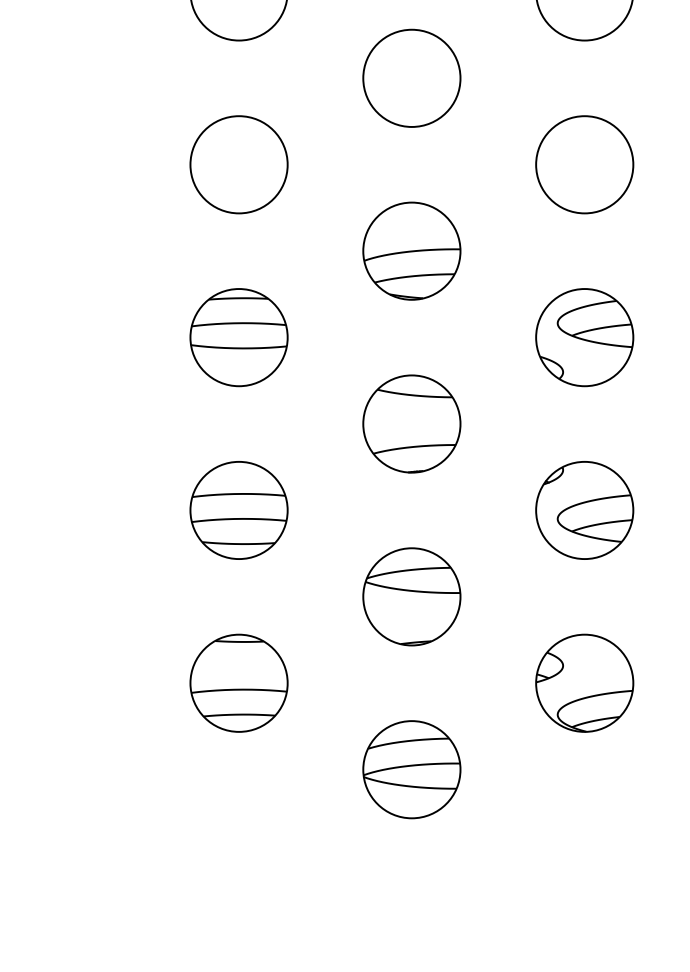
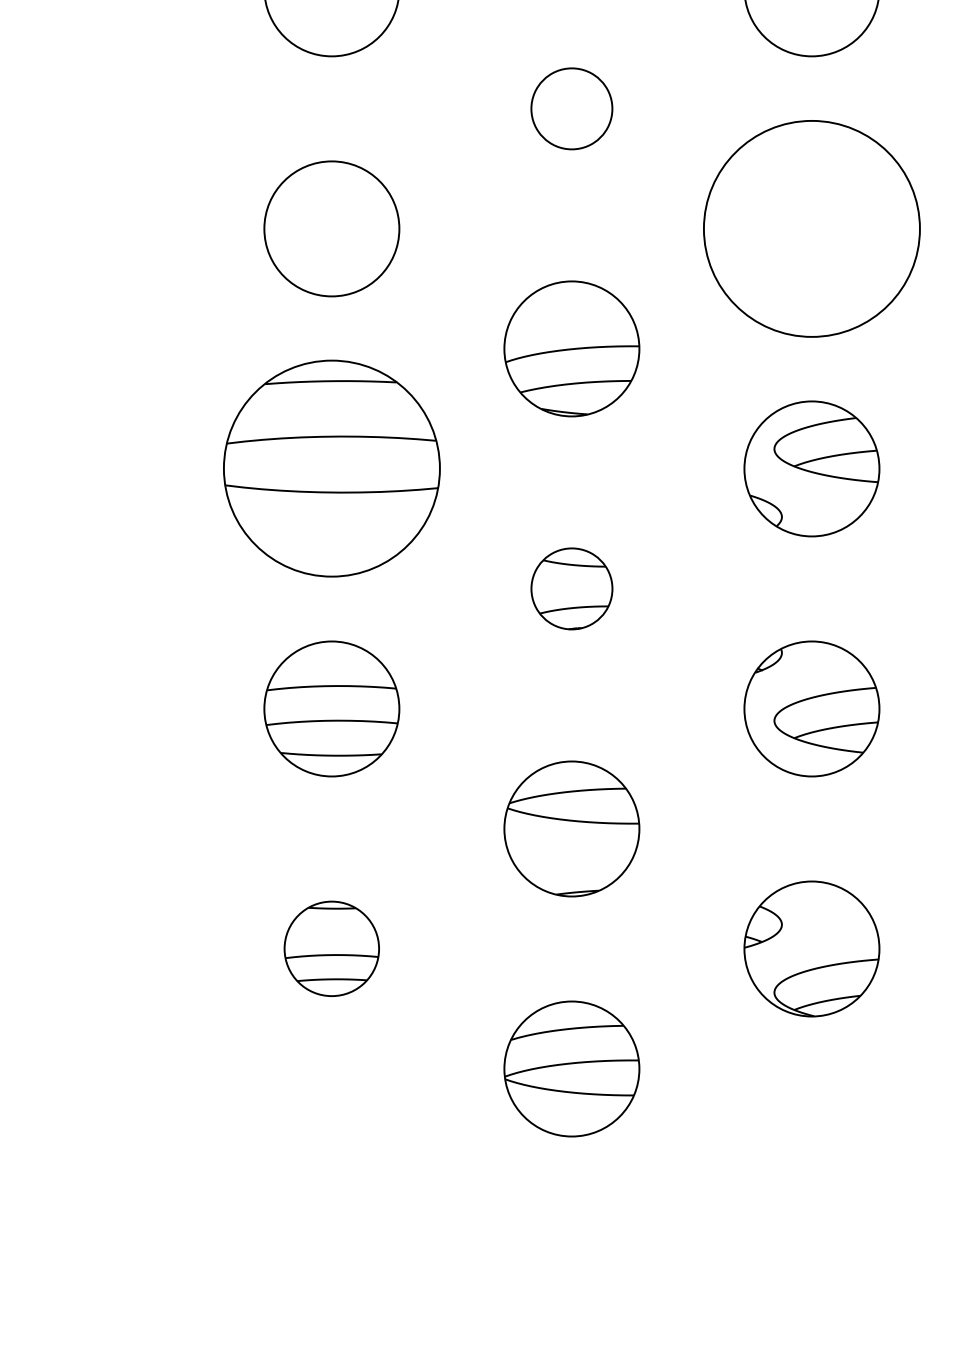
circle: (411, 77) -> (571, 107), size x0.6
circle: (584, 164) -> (811, 228), size x1.6
part: (238, 337) -> (331, 468), size x1.6
part: (411, 423) -> (571, 588), size x0.6
part: (238, 682) -> (331, 947), size x0.7

